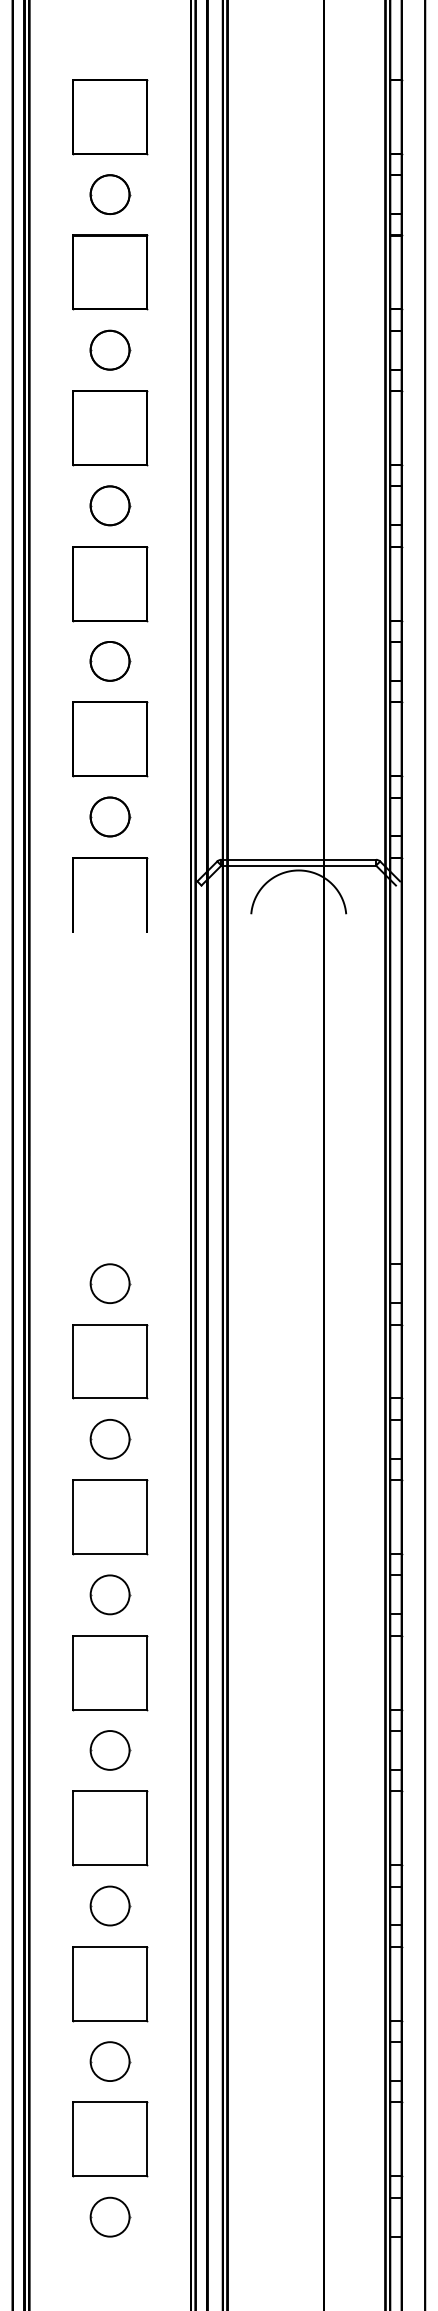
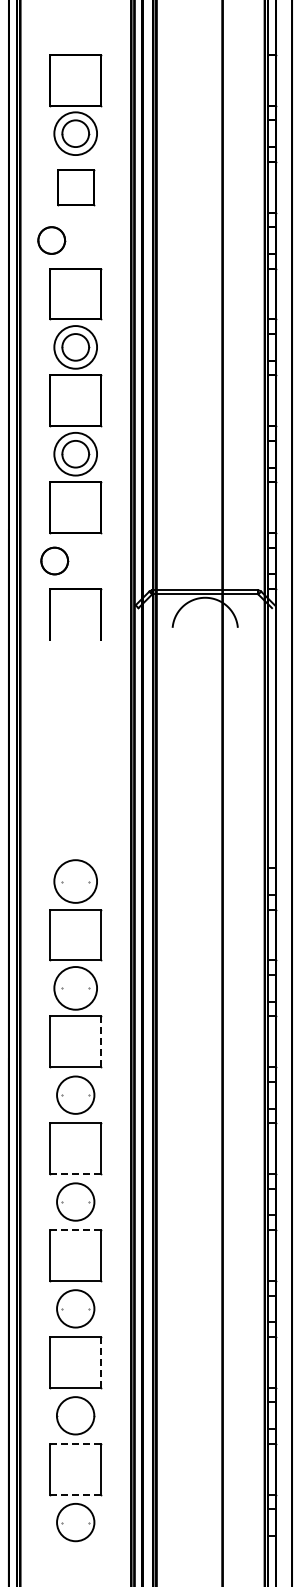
circle: (109, 194) -> (75, 133), size x1.6
part: (109, 272) -> (75, 187), size x0.7
part: (109, 350) -> (51, 240), moved
circle: (109, 505) -> (75, 347), size x1.6
circle: (109, 660) -> (75, 453), size x1.6
part: (109, 816) -> (54, 560), moved
circle: (109, 1283) -> (75, 881), size x1.6
circle: (109, 1439) -> (75, 988), size x1.6
line: (147, 1516) -> (101, 1041), solid -> dashed
circle: (109, 1593) -> (75, 1094), size x1.4
line: (111, 1710) -> (76, 1174), solid -> dashed
circle: (109, 1749) -> (75, 1201), size x1.4
line: (109, 1791) -> (75, 1230), solid -> dashed
circle: (109, 1905) -> (75, 1308), size x1.4
line: (147, 1982) -> (101, 1361), solid -> dashed
part: (109, 2061) -> (75, 1415), size x1.4
line: (109, 2102) -> (75, 1443), solid -> dashed
line: (111, 2176) -> (76, 1494), solid -> dashed
circle: (109, 2217) -> (75, 1522), size x1.4

